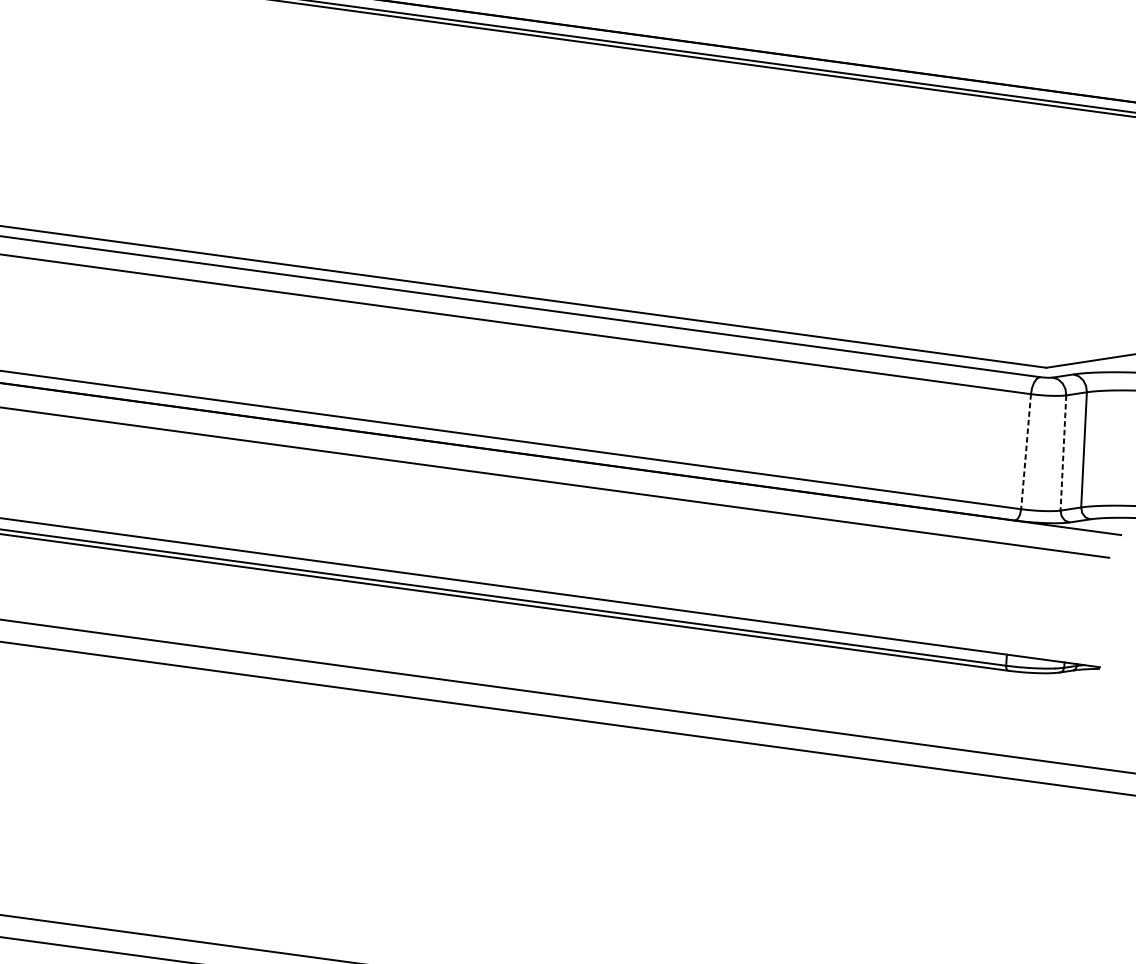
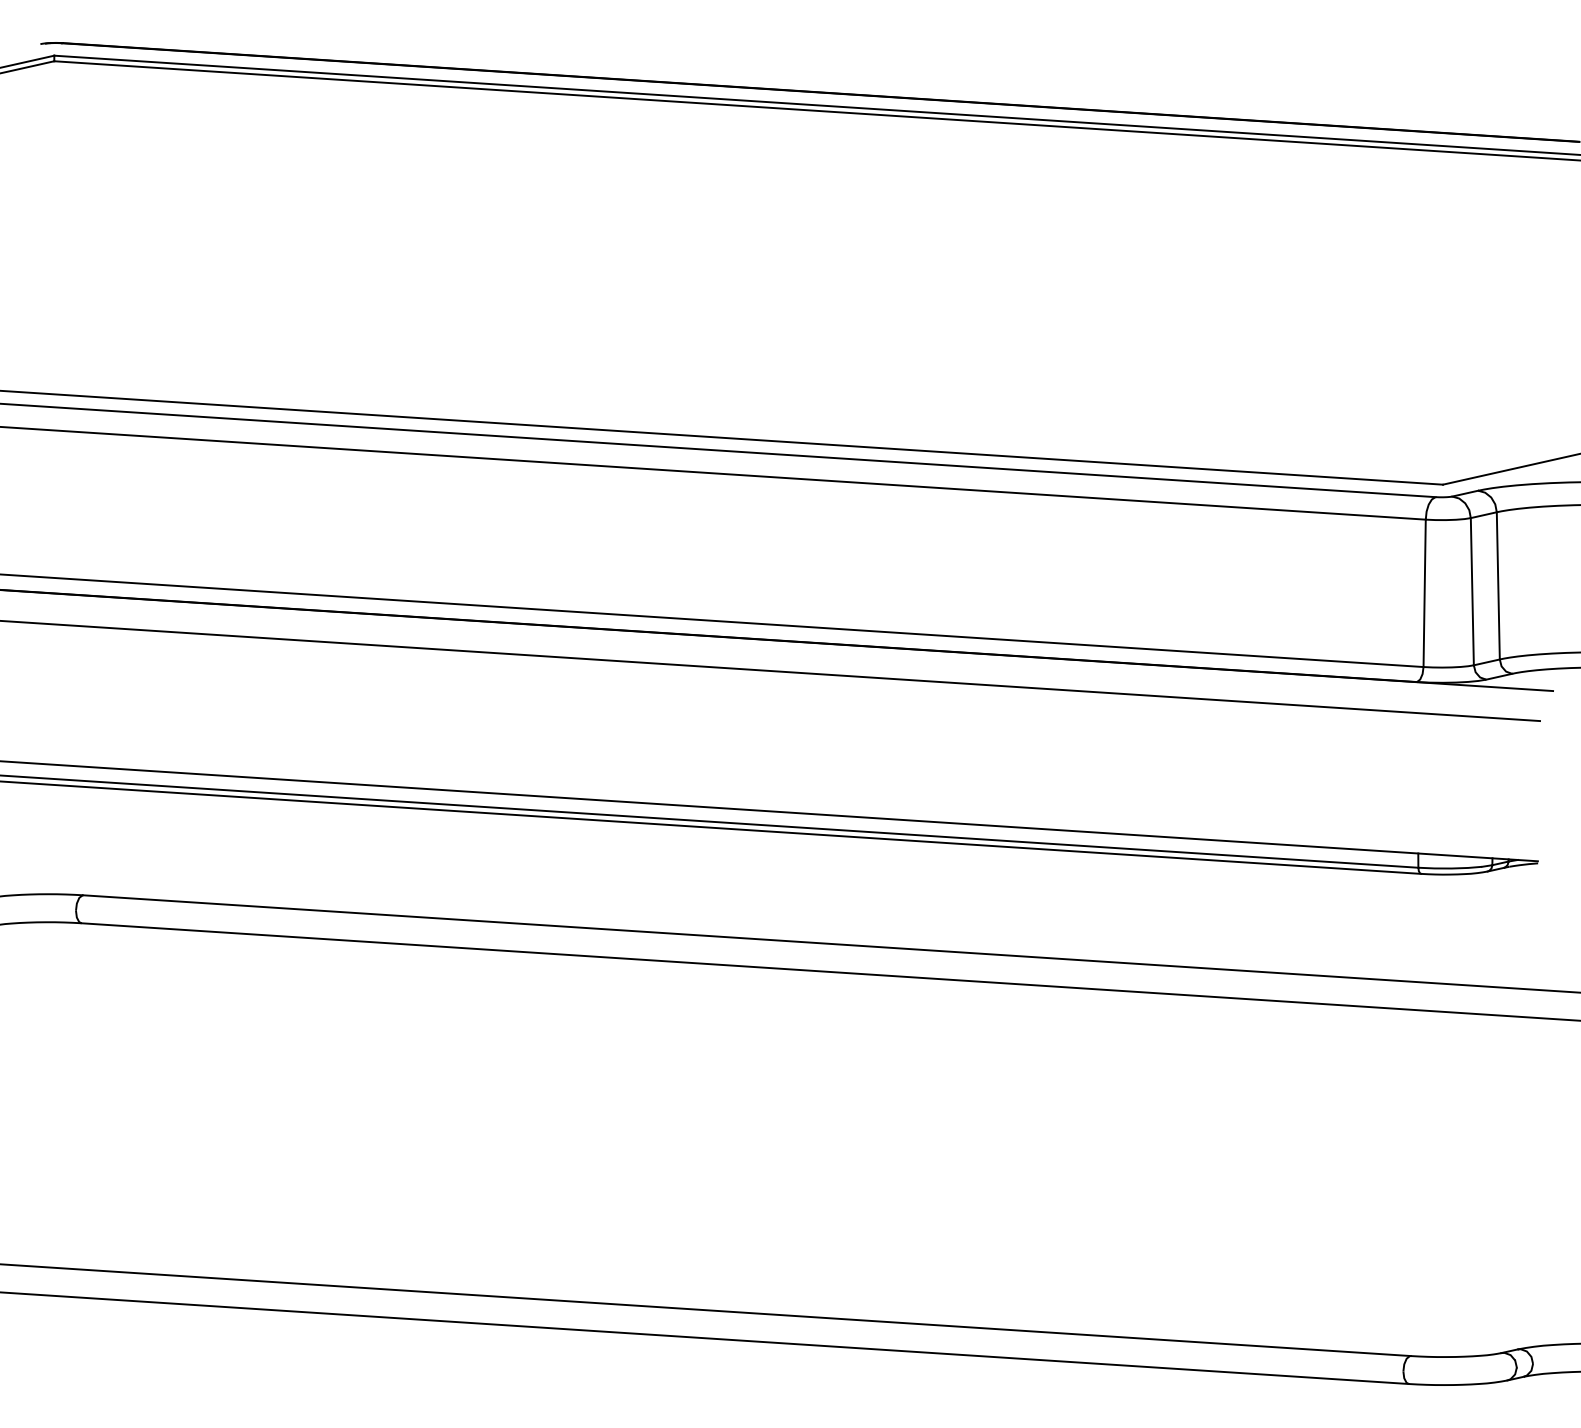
line: (1025, 451) -> (1424, 593), dashed -> solid
line: (1063, 452) -> (1472, 591), dashed -> solid

